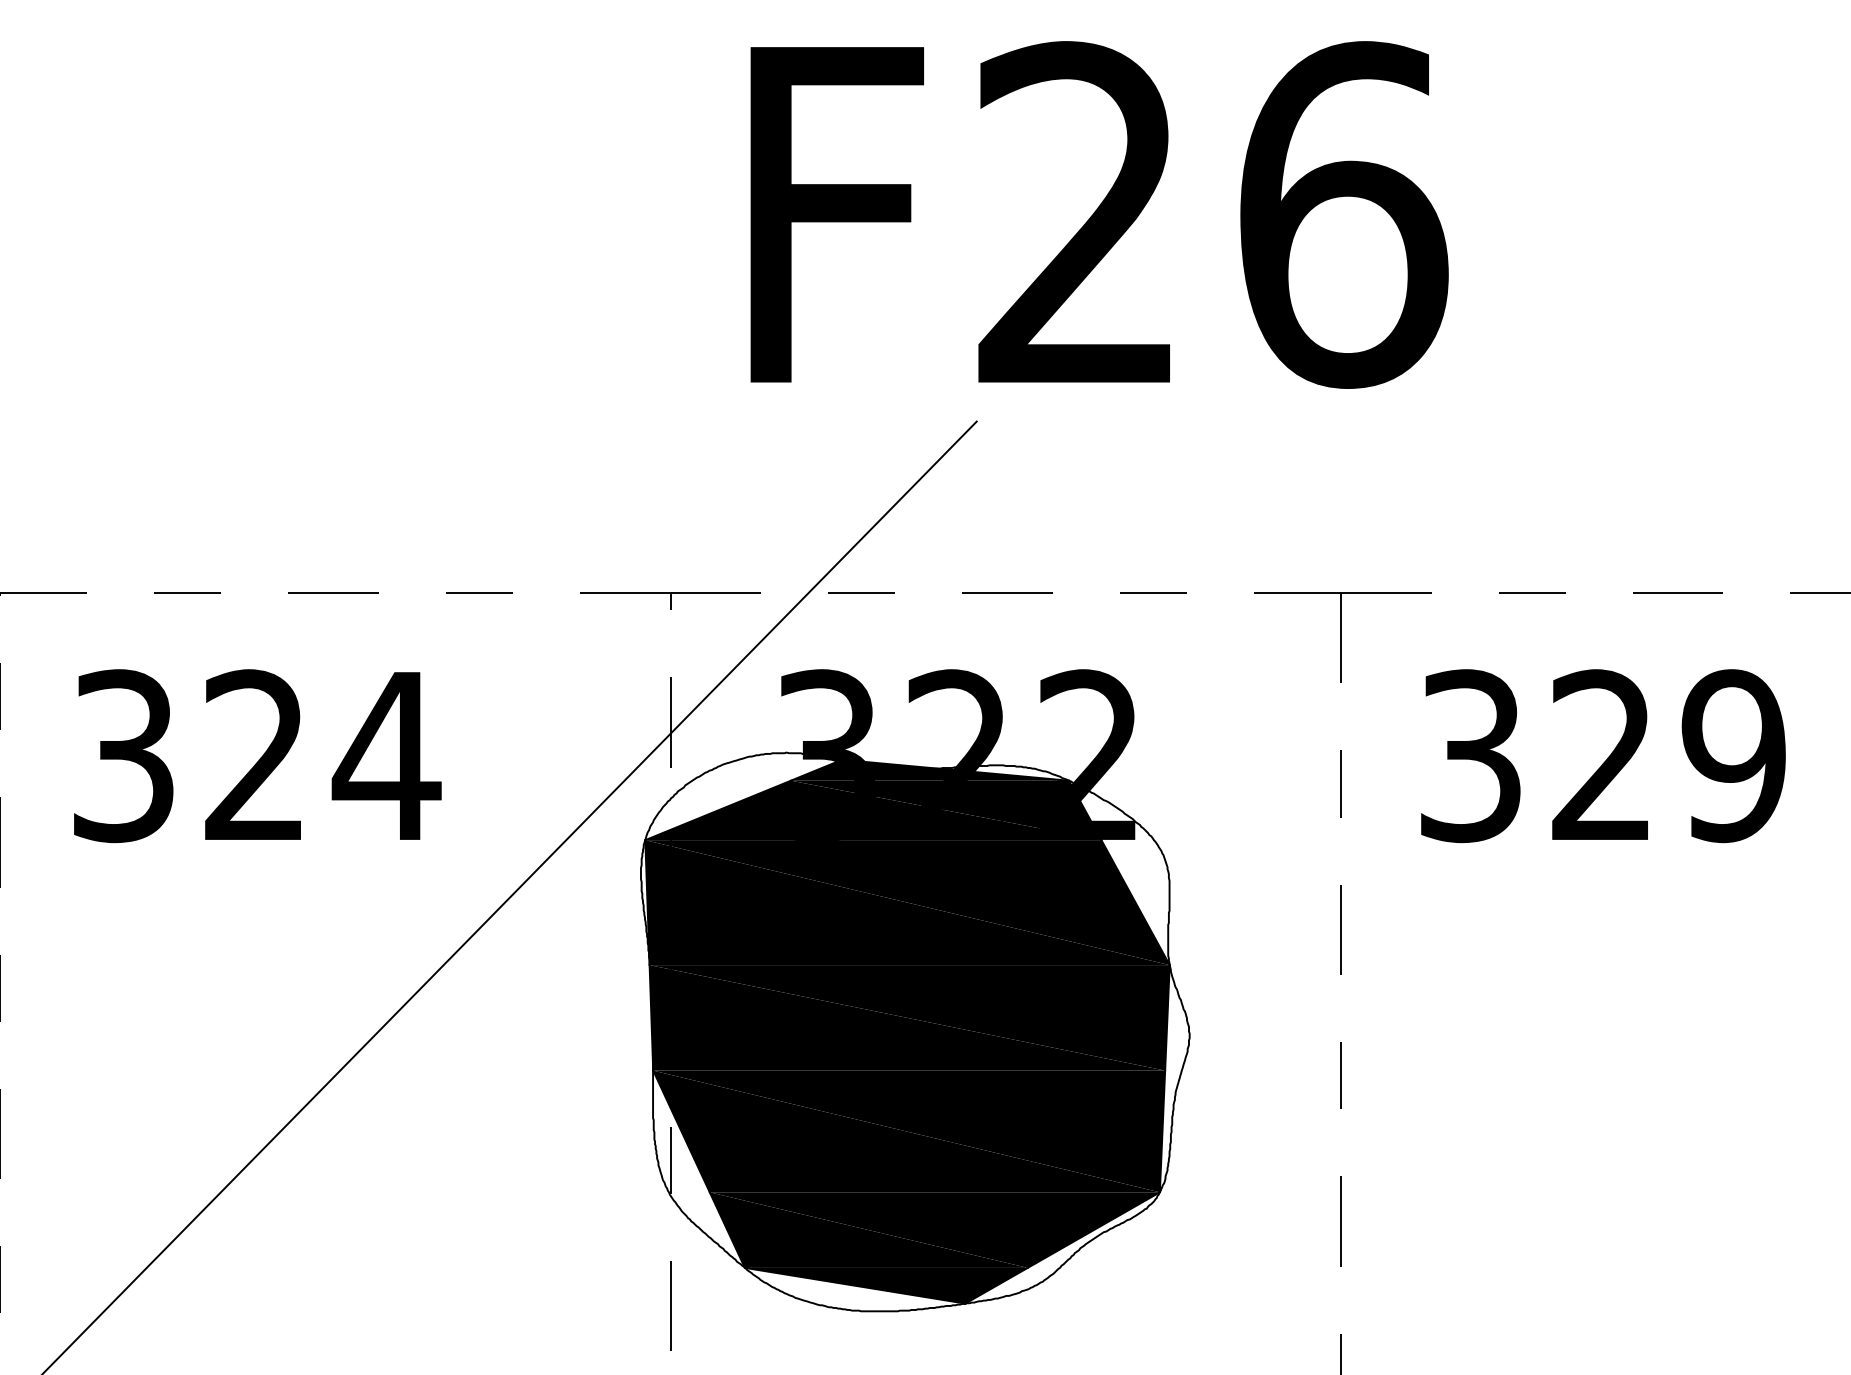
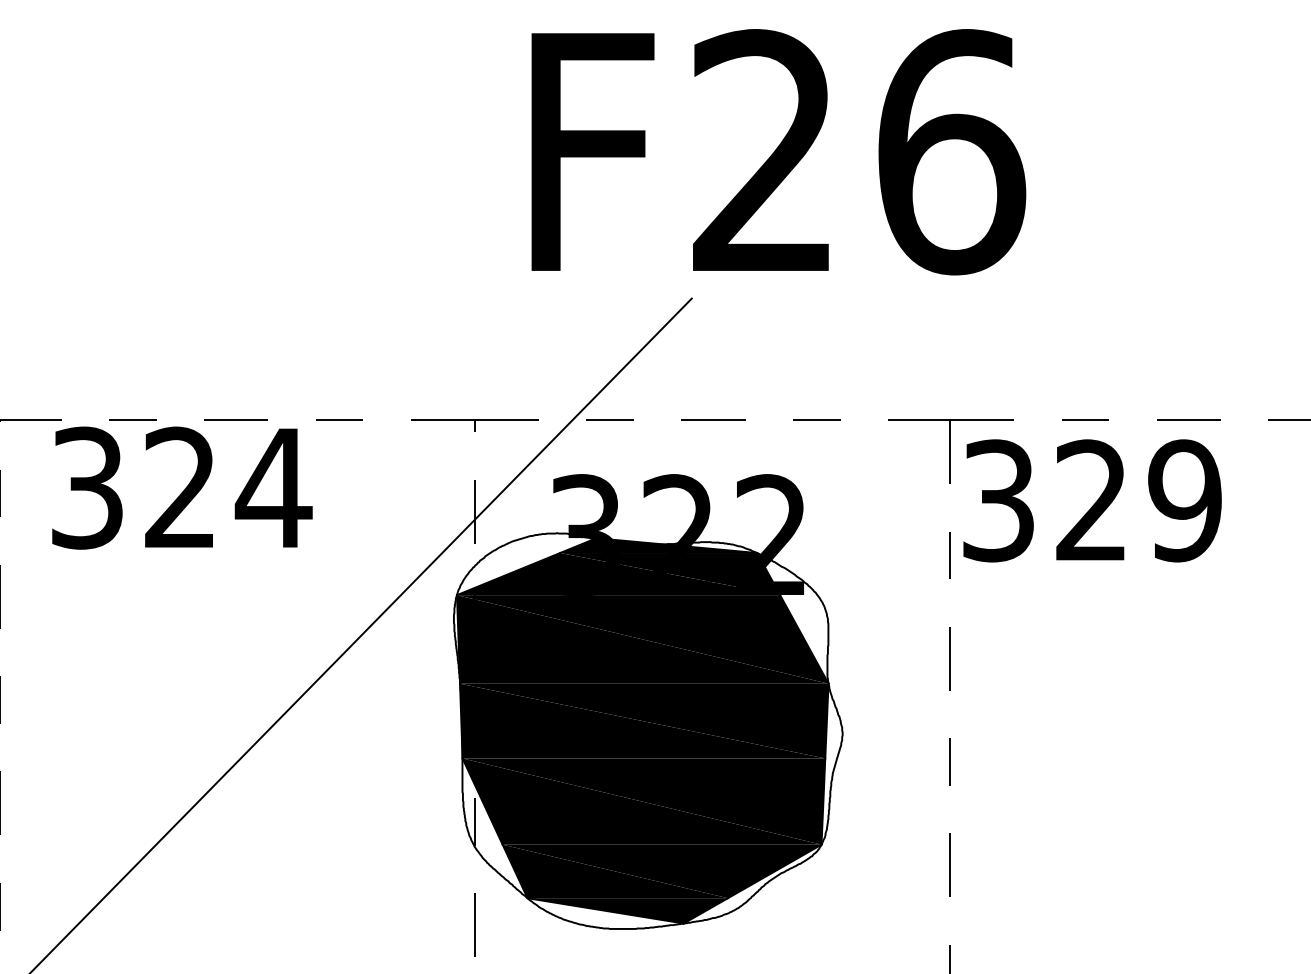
text: (257, 756) -> (182, 488), moved
text: (1603, 756) -> (1092, 501), moved

